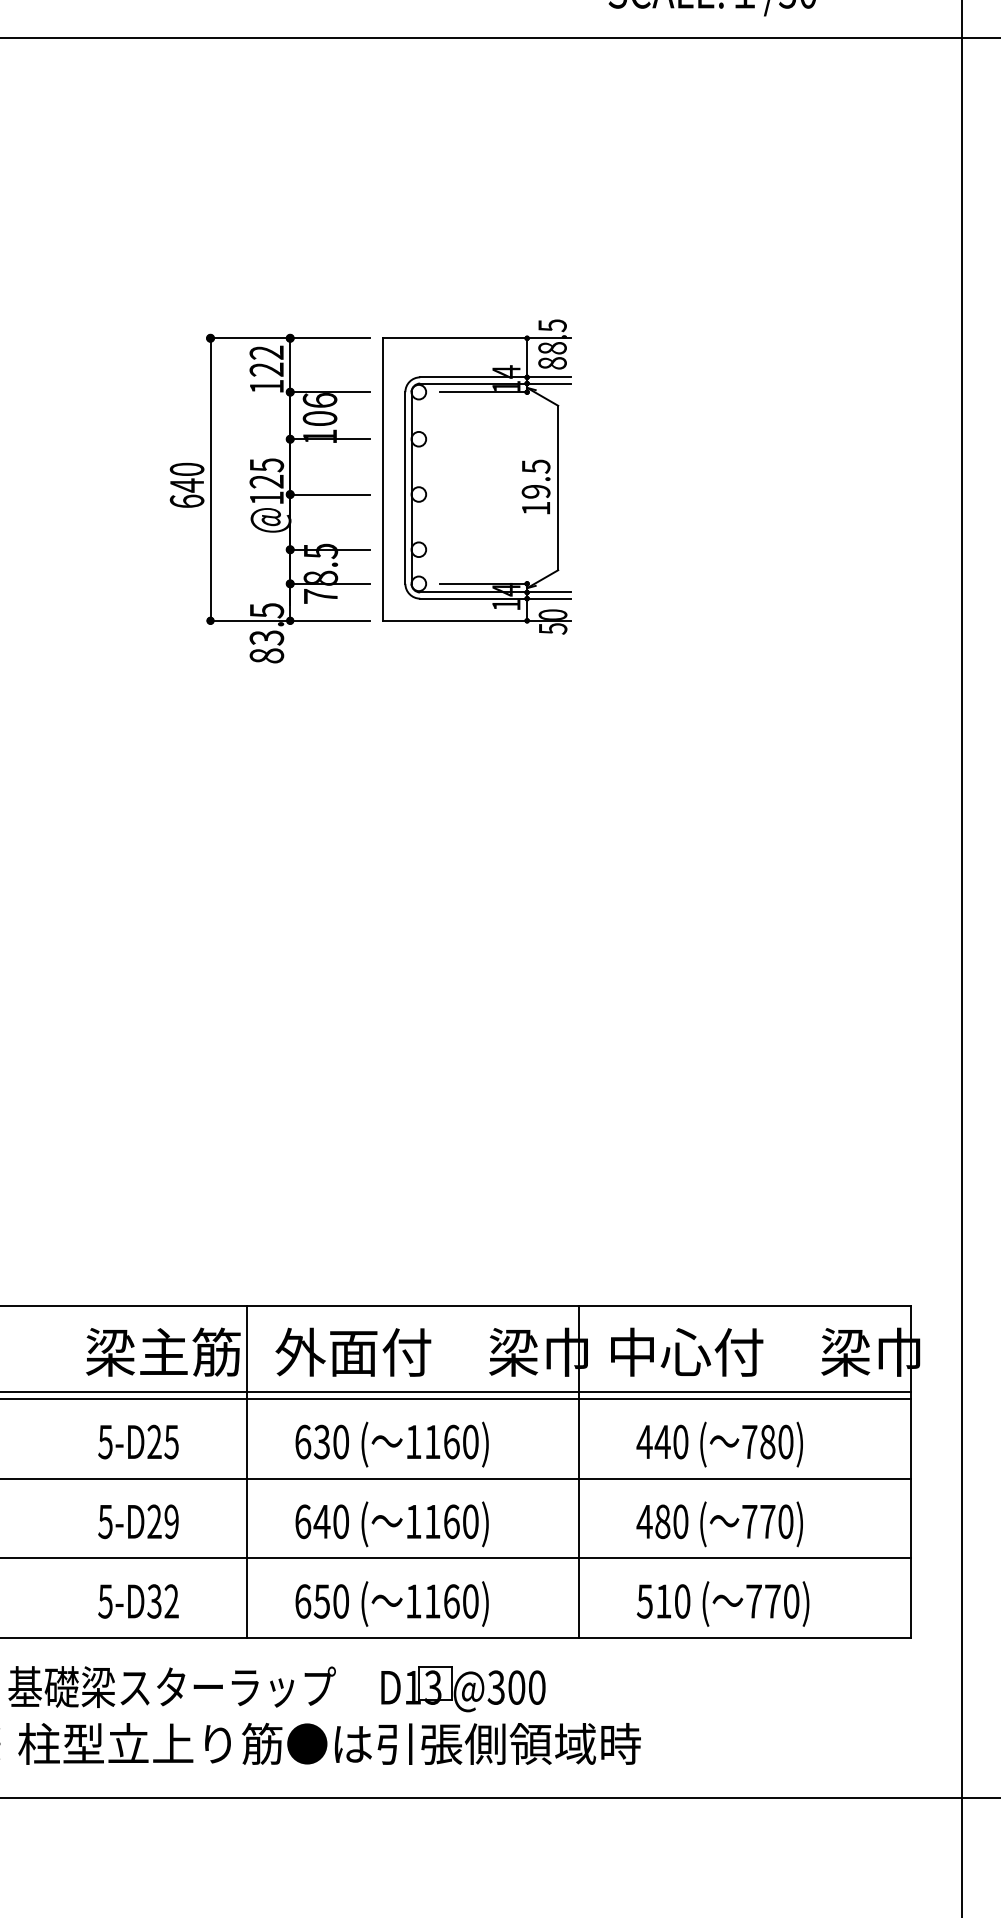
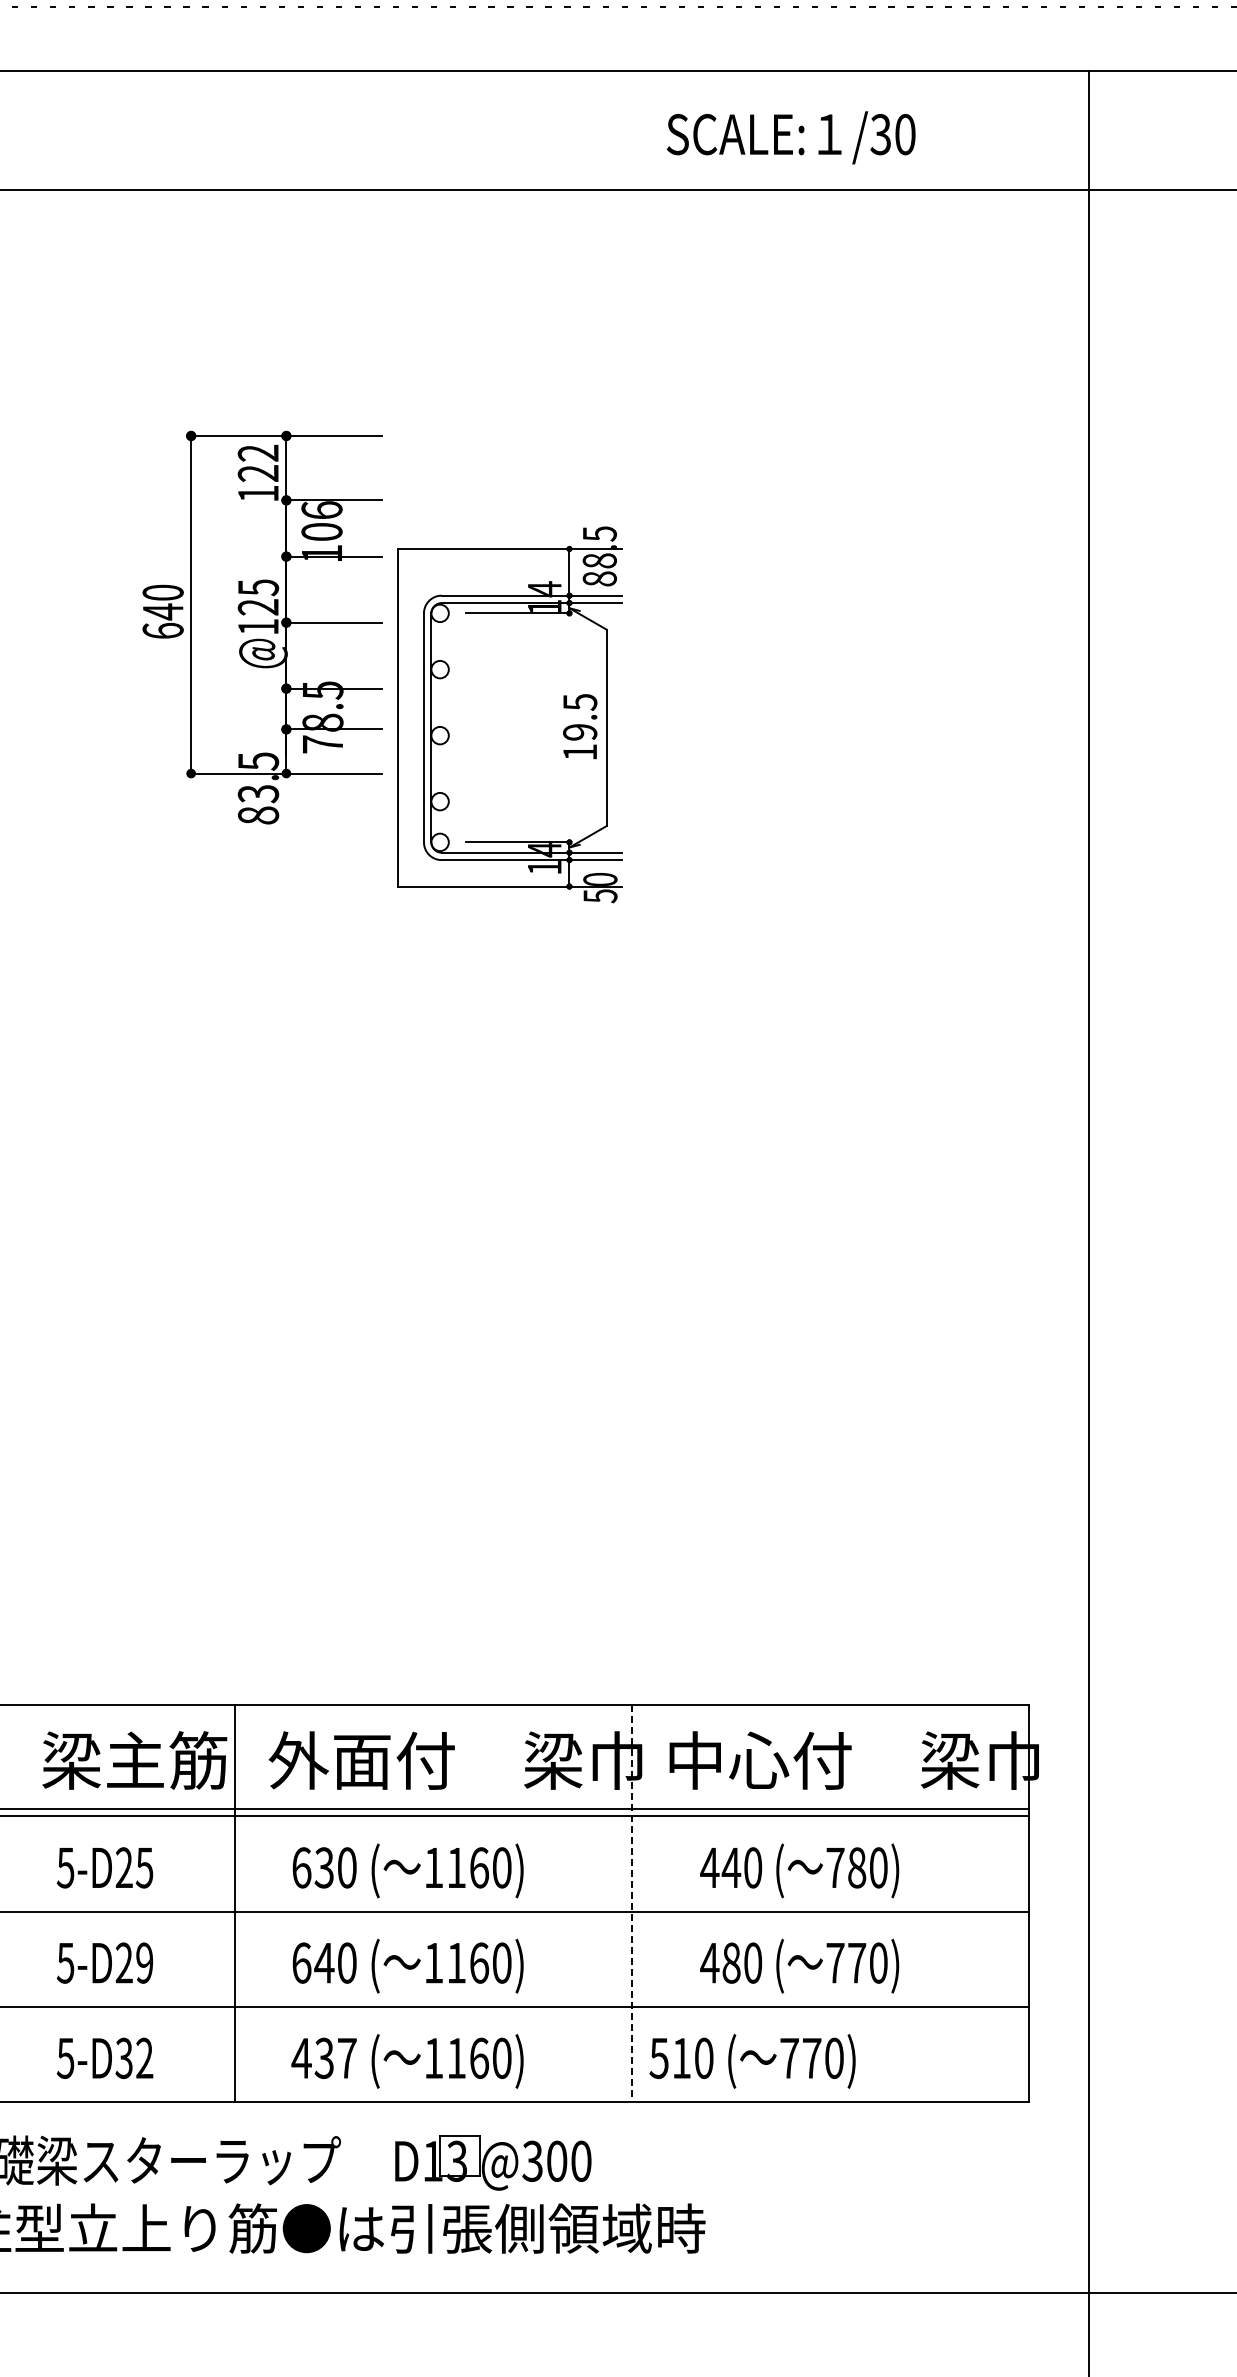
part: (270, 498) -> (262, 627), moved
line: (579, 1472) -> (631, 1904), solid -> dashed
text: (321, 1601) -> (323, 2058), 650 -> 437
text: (723, 1604) -> (752, 2061), moved

